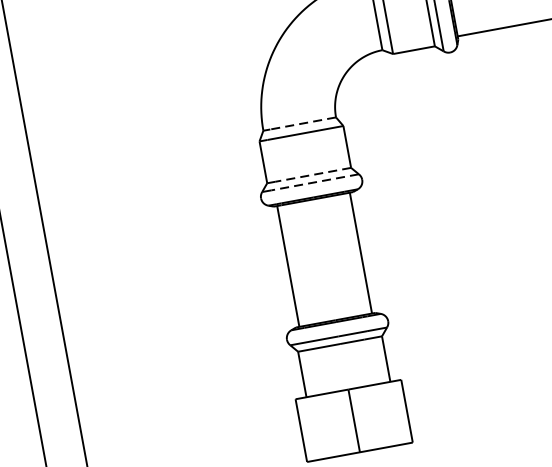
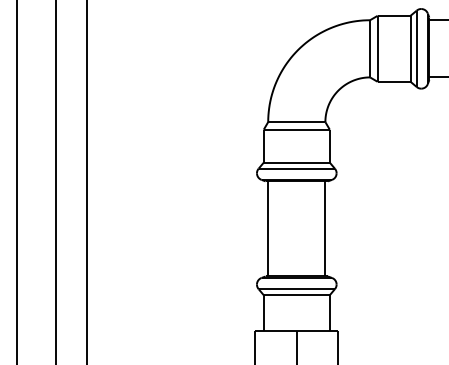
line: (303, 123) -> (299, 122), dashed -> solid
line: (312, 174) -> (299, 162), dashed -> solid
line: (313, 182) -> (299, 168), dashed -> solid

